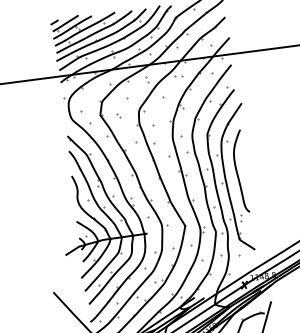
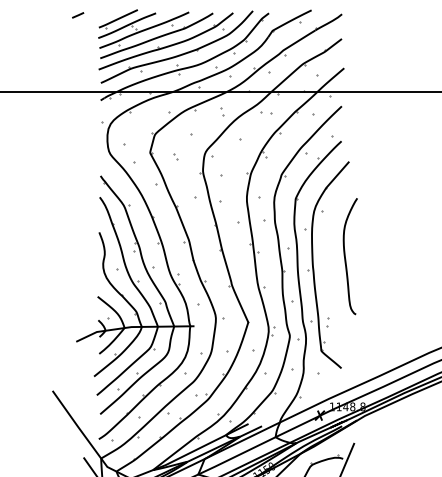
line: (54, 22) -> (78, 15), moved
curve: (237, 171) -> (345, 256), moved

